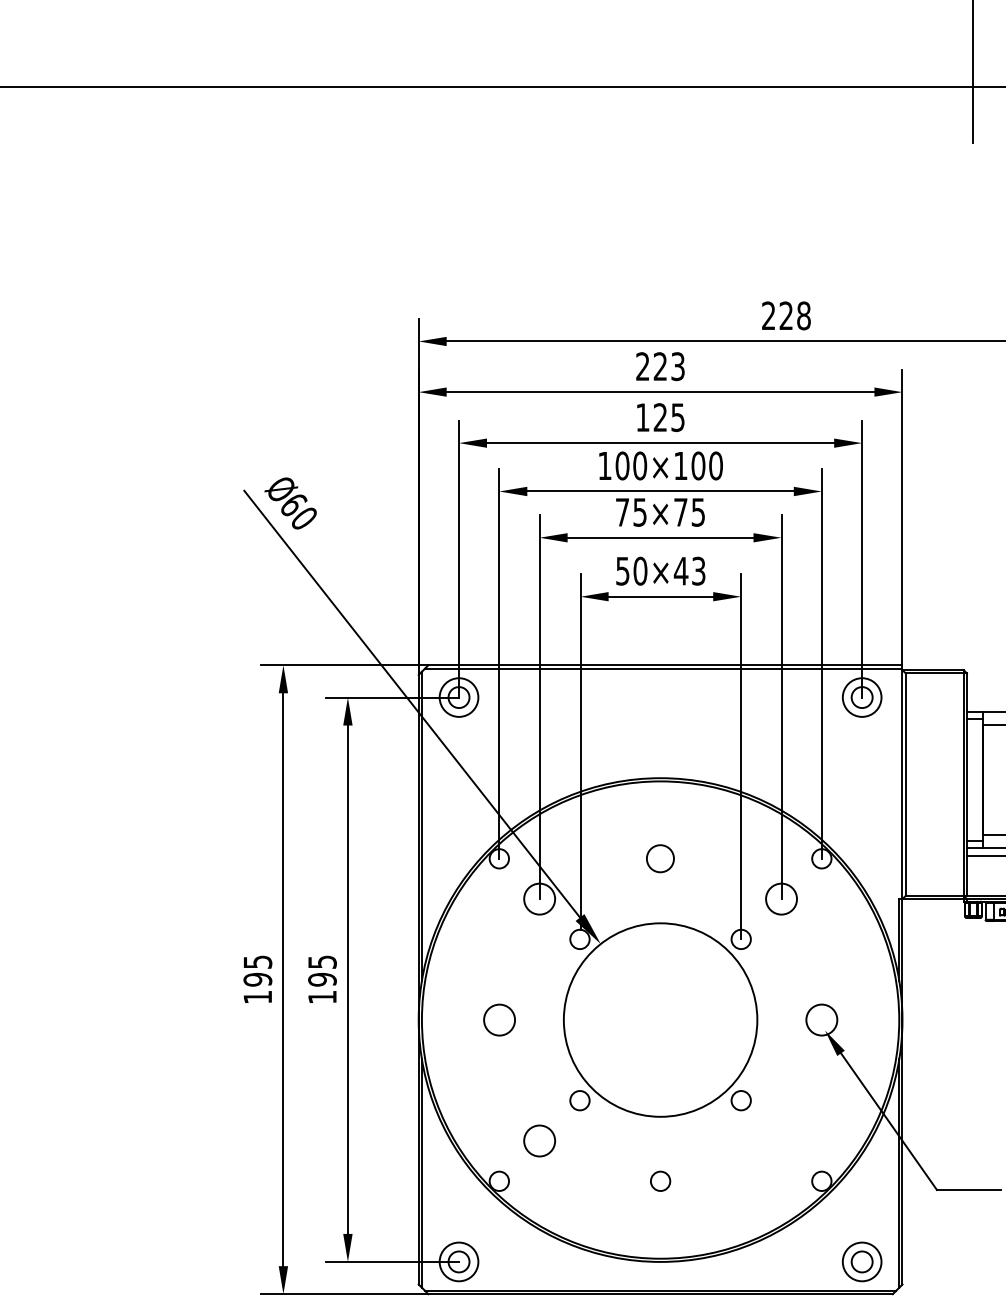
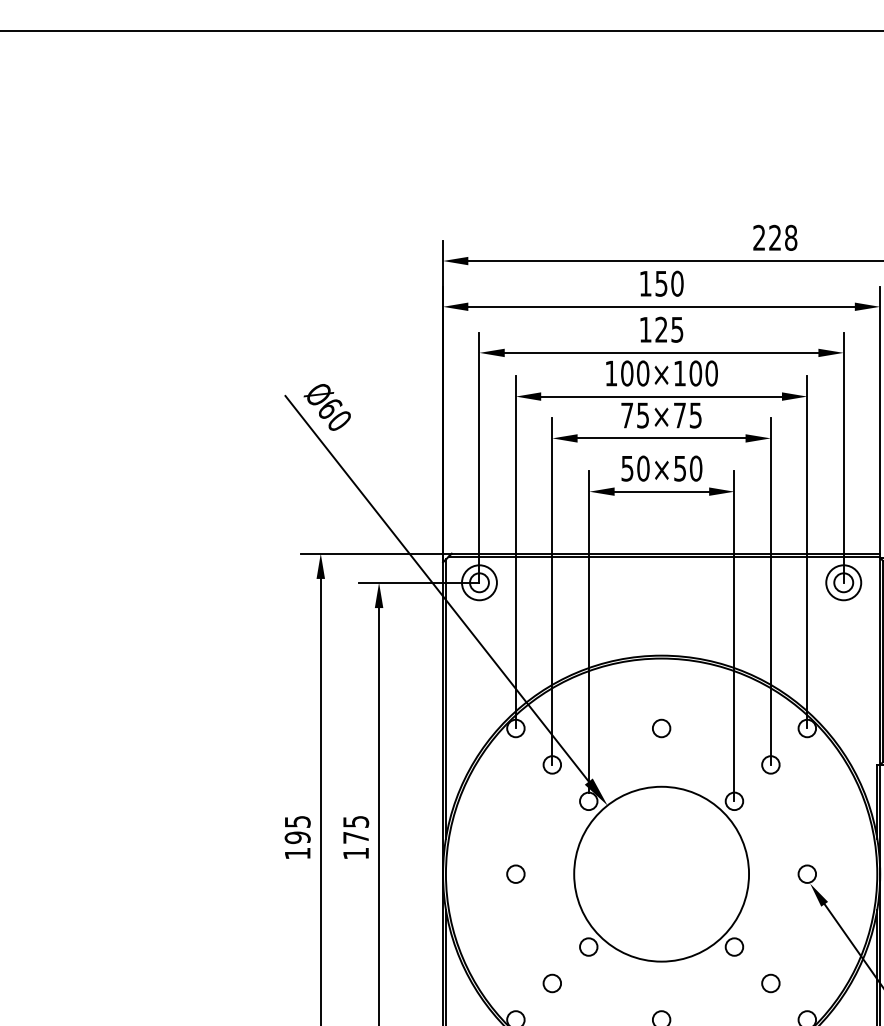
text: (660, 366) -> (661, 283), 223 -> 150
text: (689, 570) -> (687, 467), 50×43 -> 50×50
circle: (660, 858) -> (661, 728), size x0.71
circle: (539, 898) -> (552, 764), size x0.62
circle: (781, 898) -> (770, 764), size x0.62
text: (322, 979) -> (356, 837), 195 -> 175
circle: (498, 1019) -> (515, 873), size x0.62
circle: (821, 1019) -> (807, 873), size x0.62
circle: (539, 1140) -> (552, 983), size x0.62
circle: (781, 1140) -> (770, 983), added

